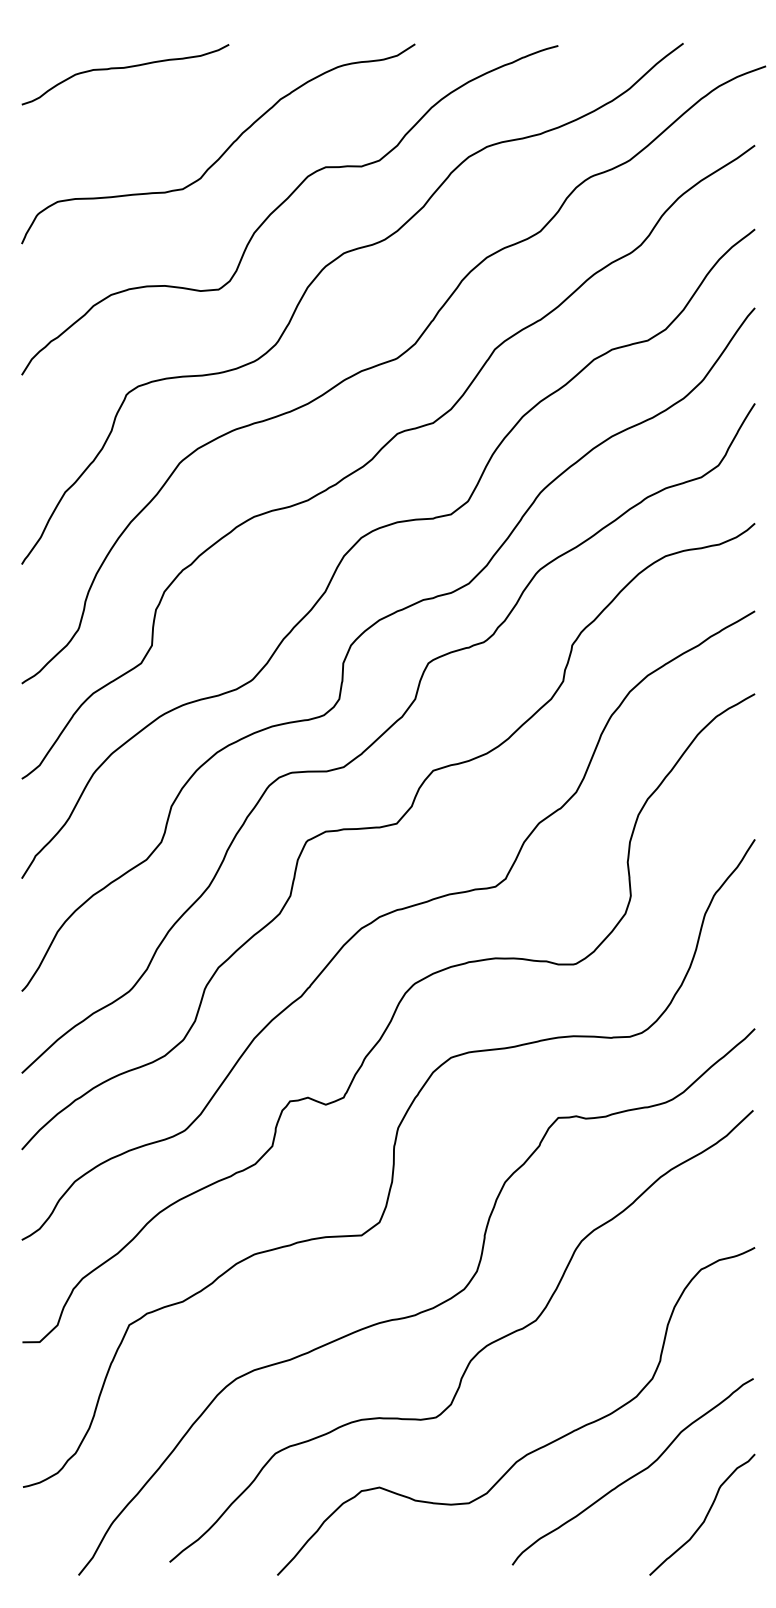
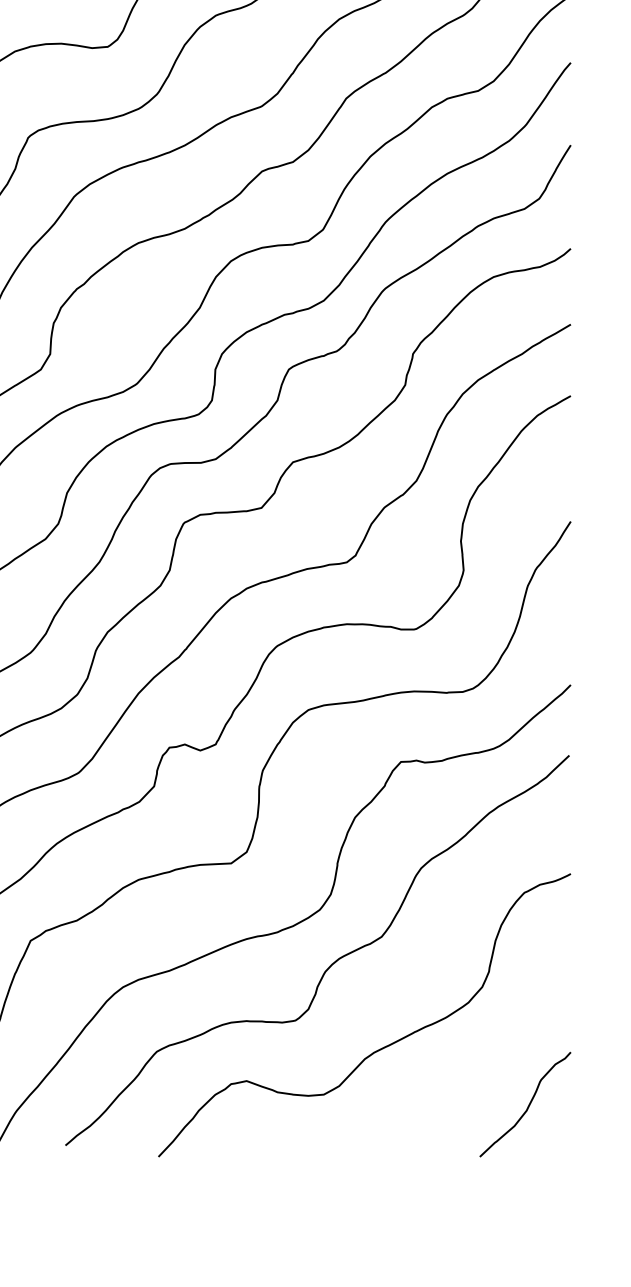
curve: (634, 1474) -> (466, 1069), removed

